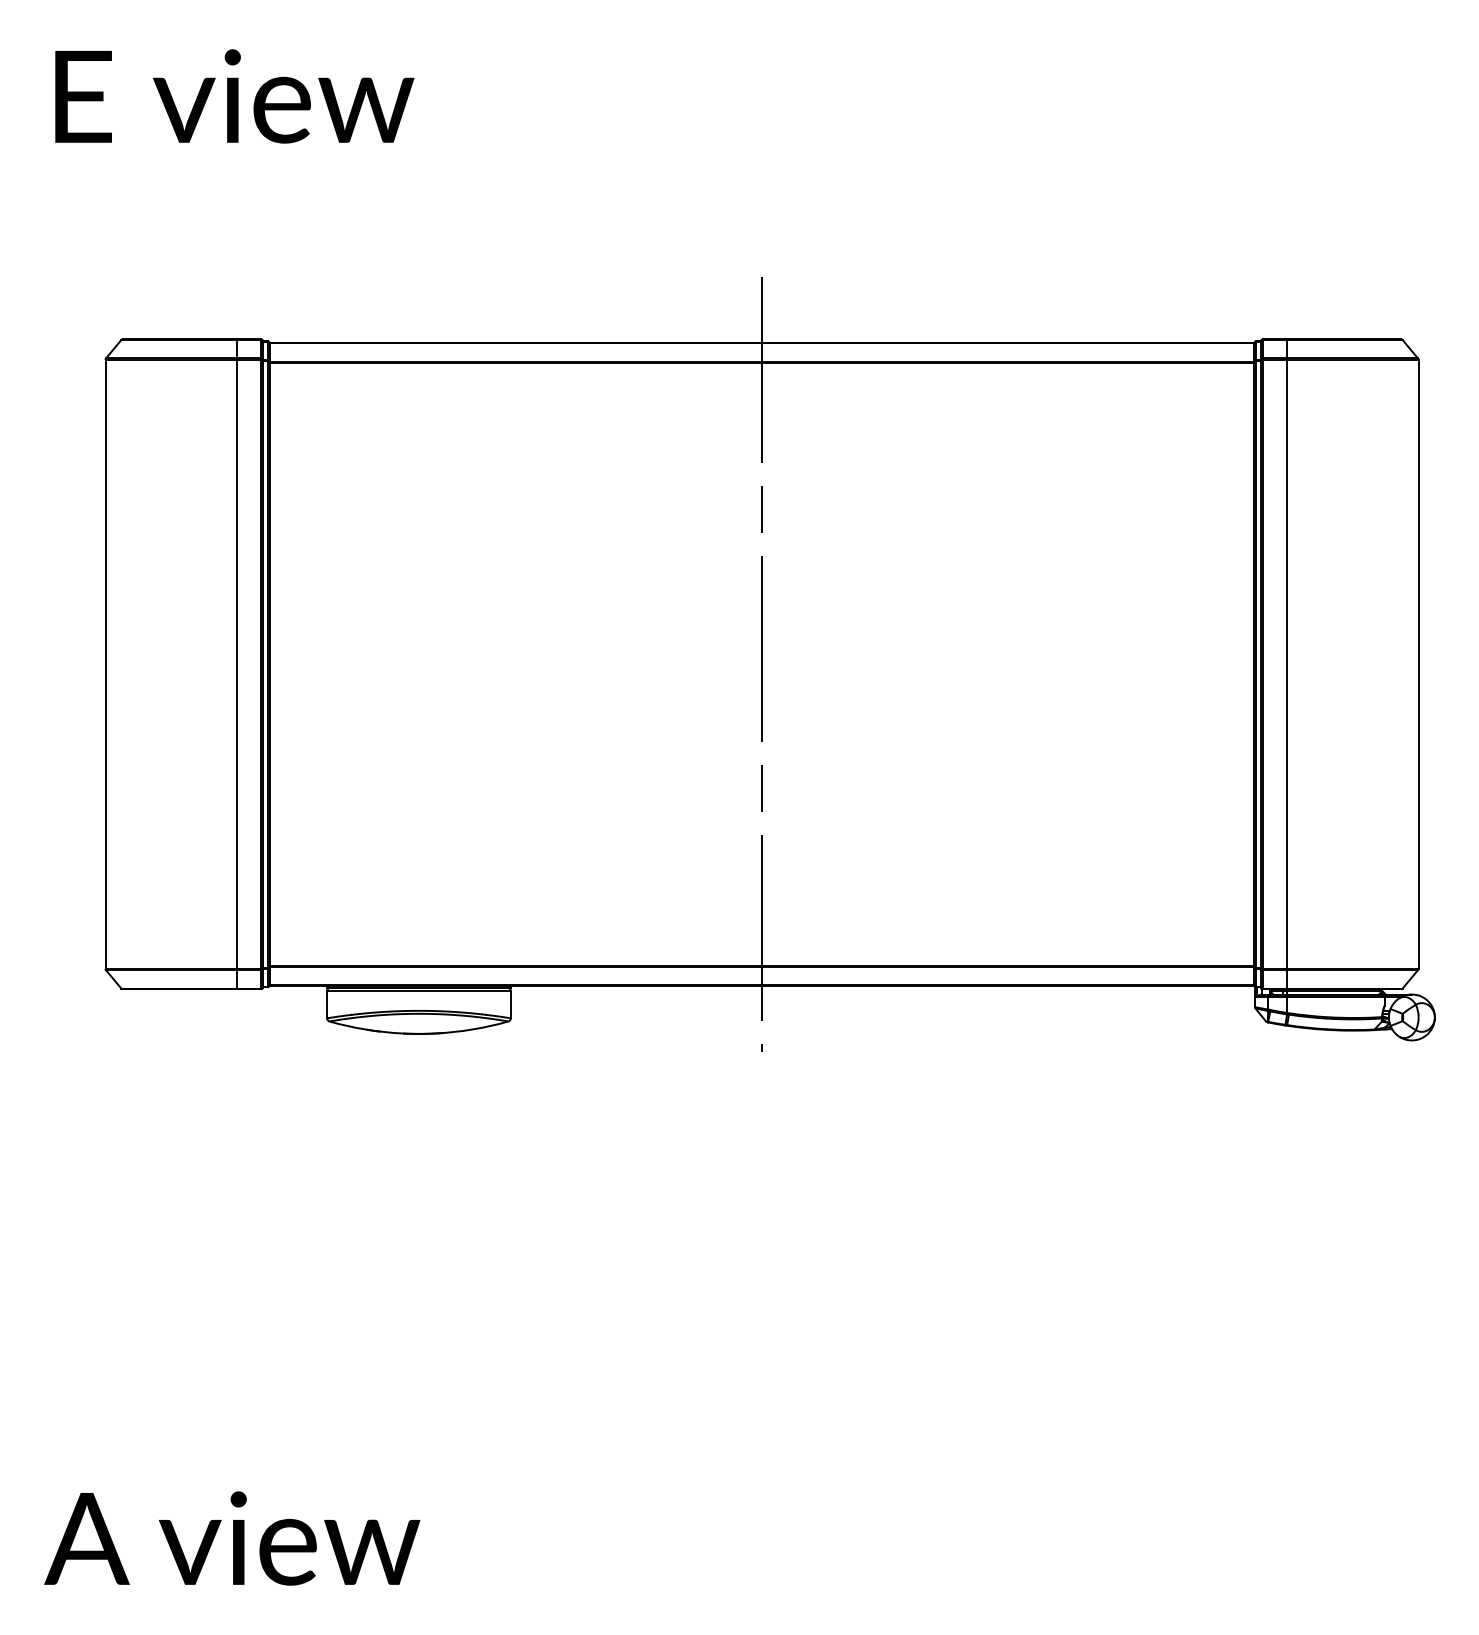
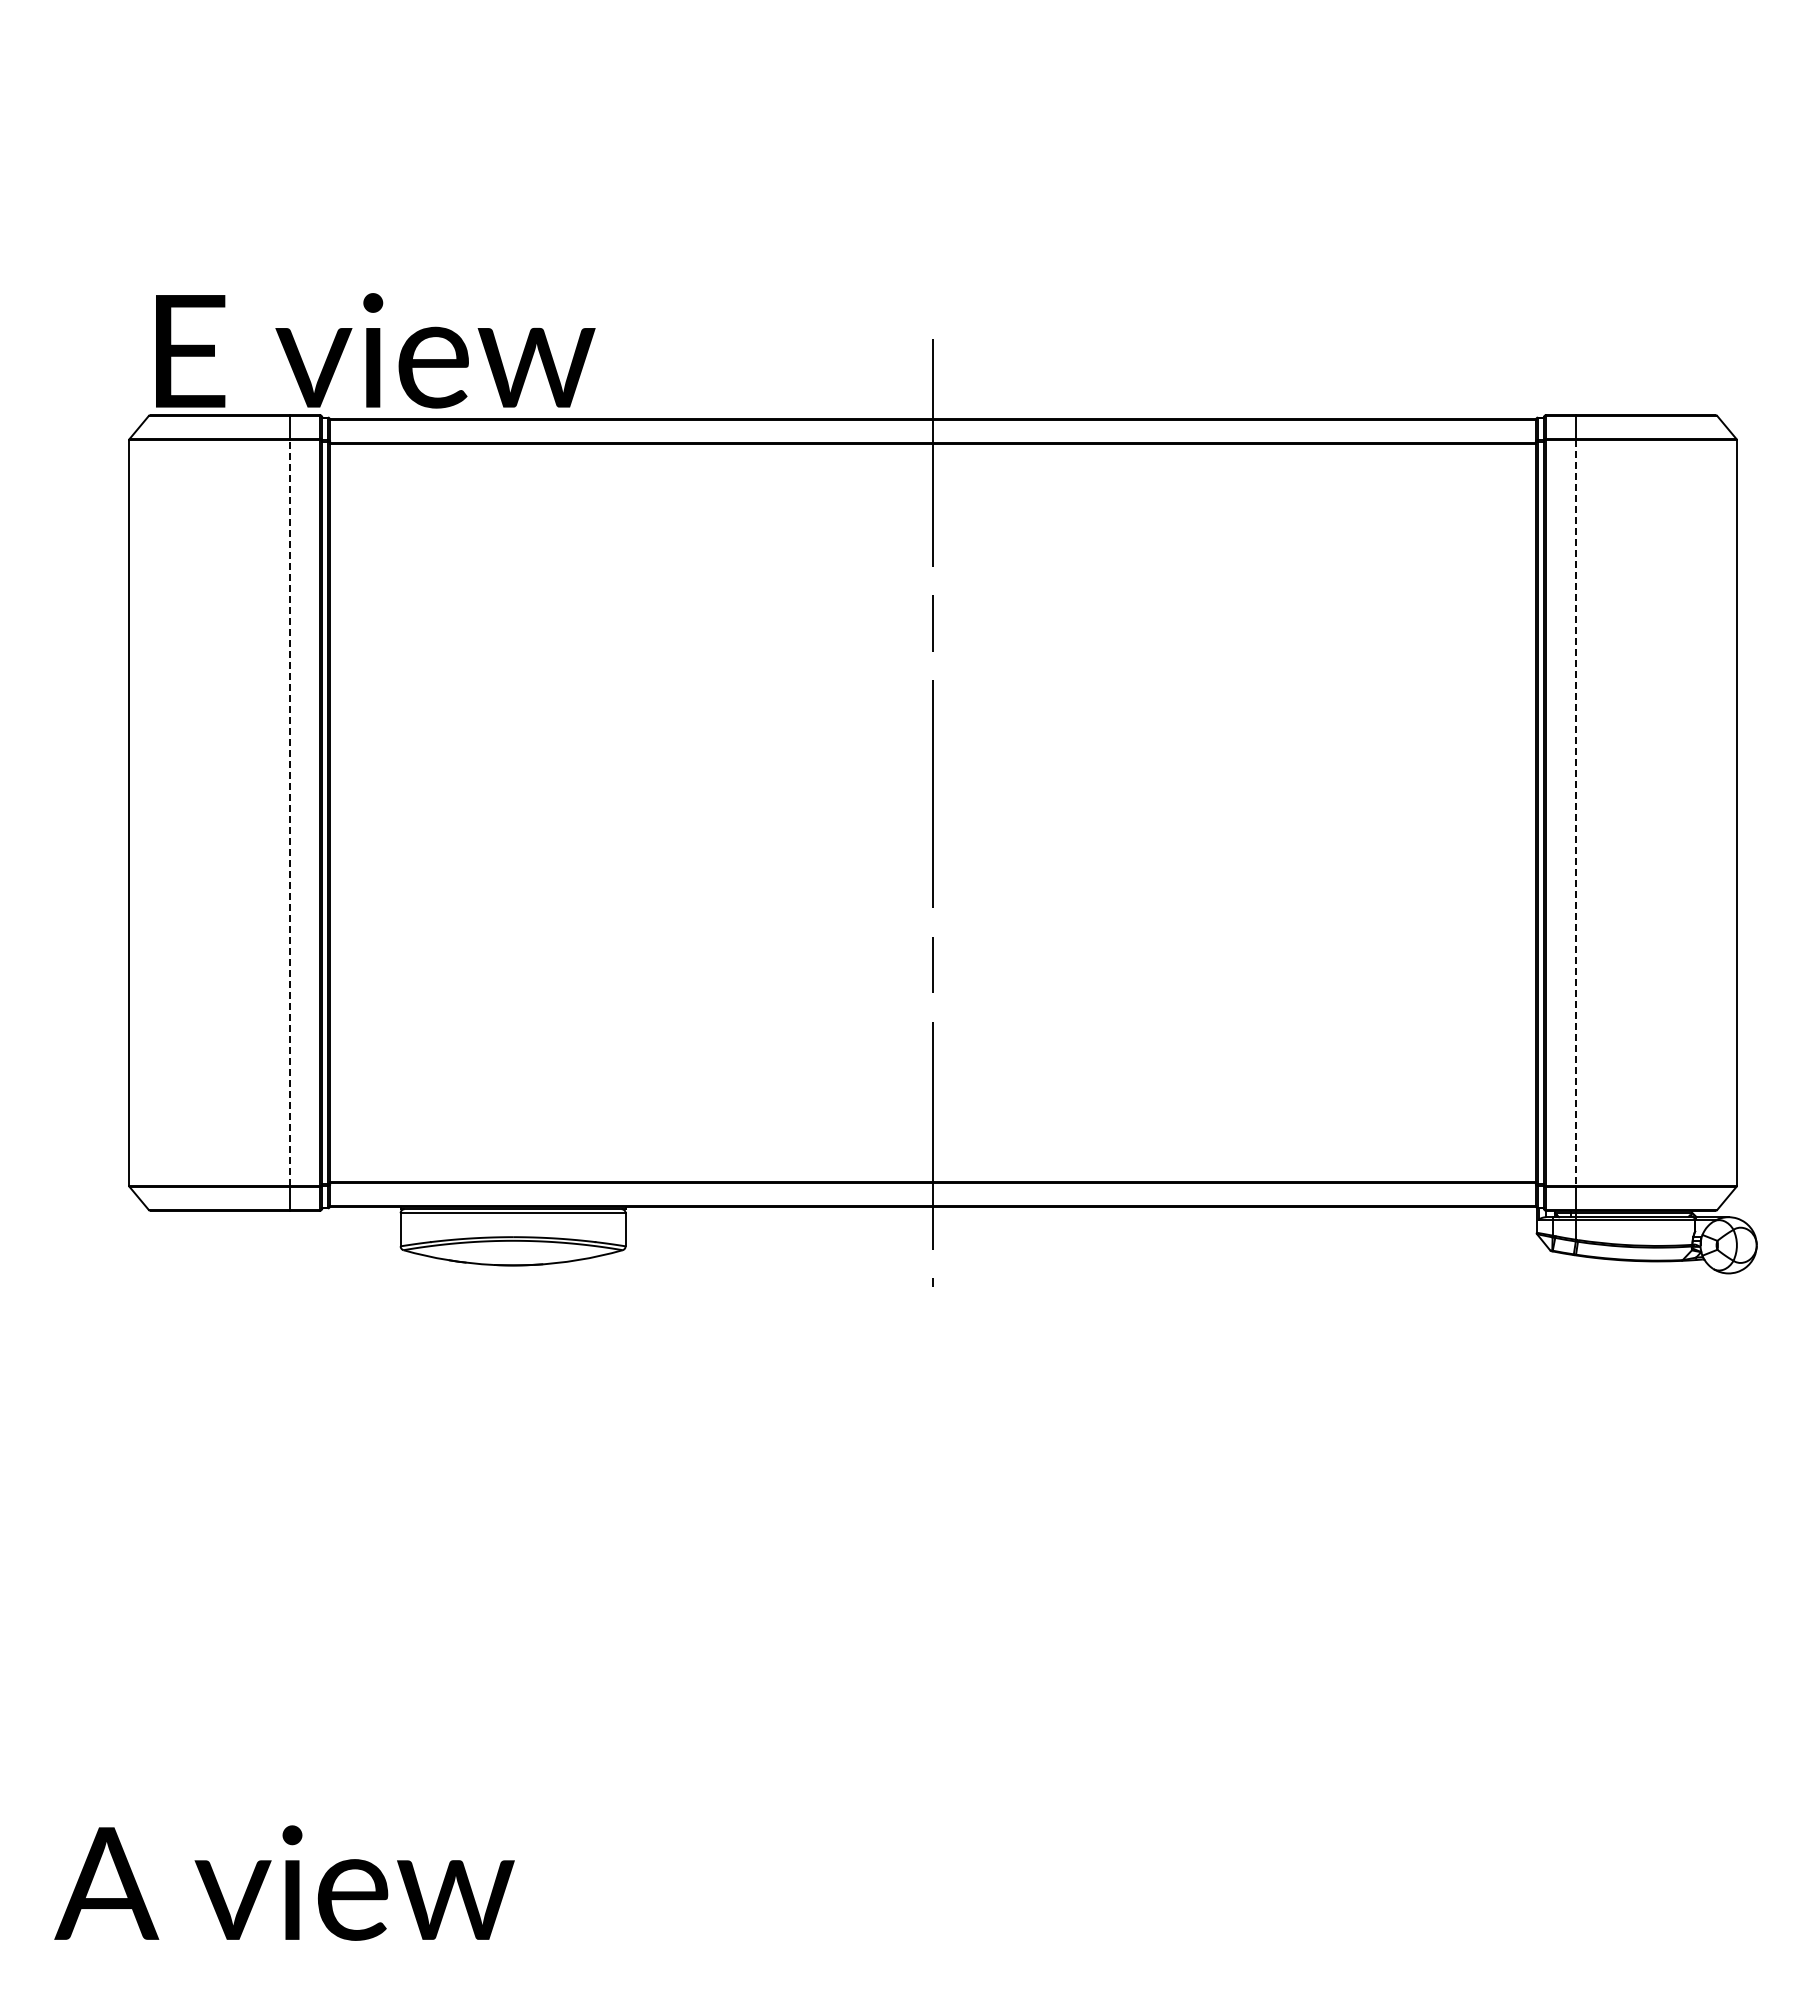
text: (234, 96) -> (375, 350), moved
line: (237, 663) -> (290, 812), solid -> dashed
line: (1286, 663) -> (1575, 812), solid -> dashed

